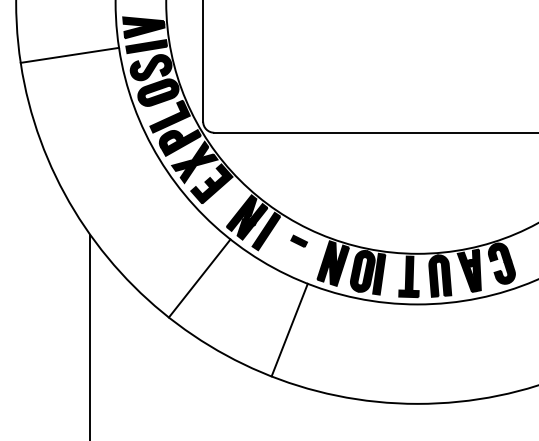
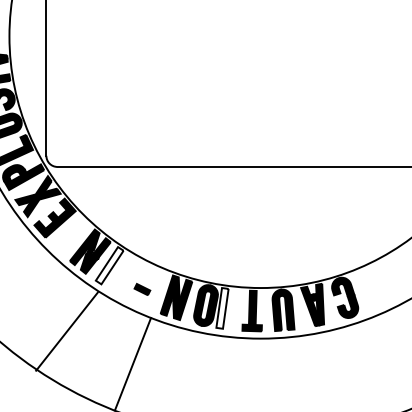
fill: (266, 231) -> (109, 265), removed
part: (298, 240) -> (141, 288), moved
fill: (379, 273) -> (222, 307), removed
line: (199, 278) -> (66, 331), moved

